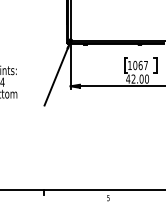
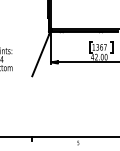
text: (135, 65) -> (97, 47), 1067 -> 1367

